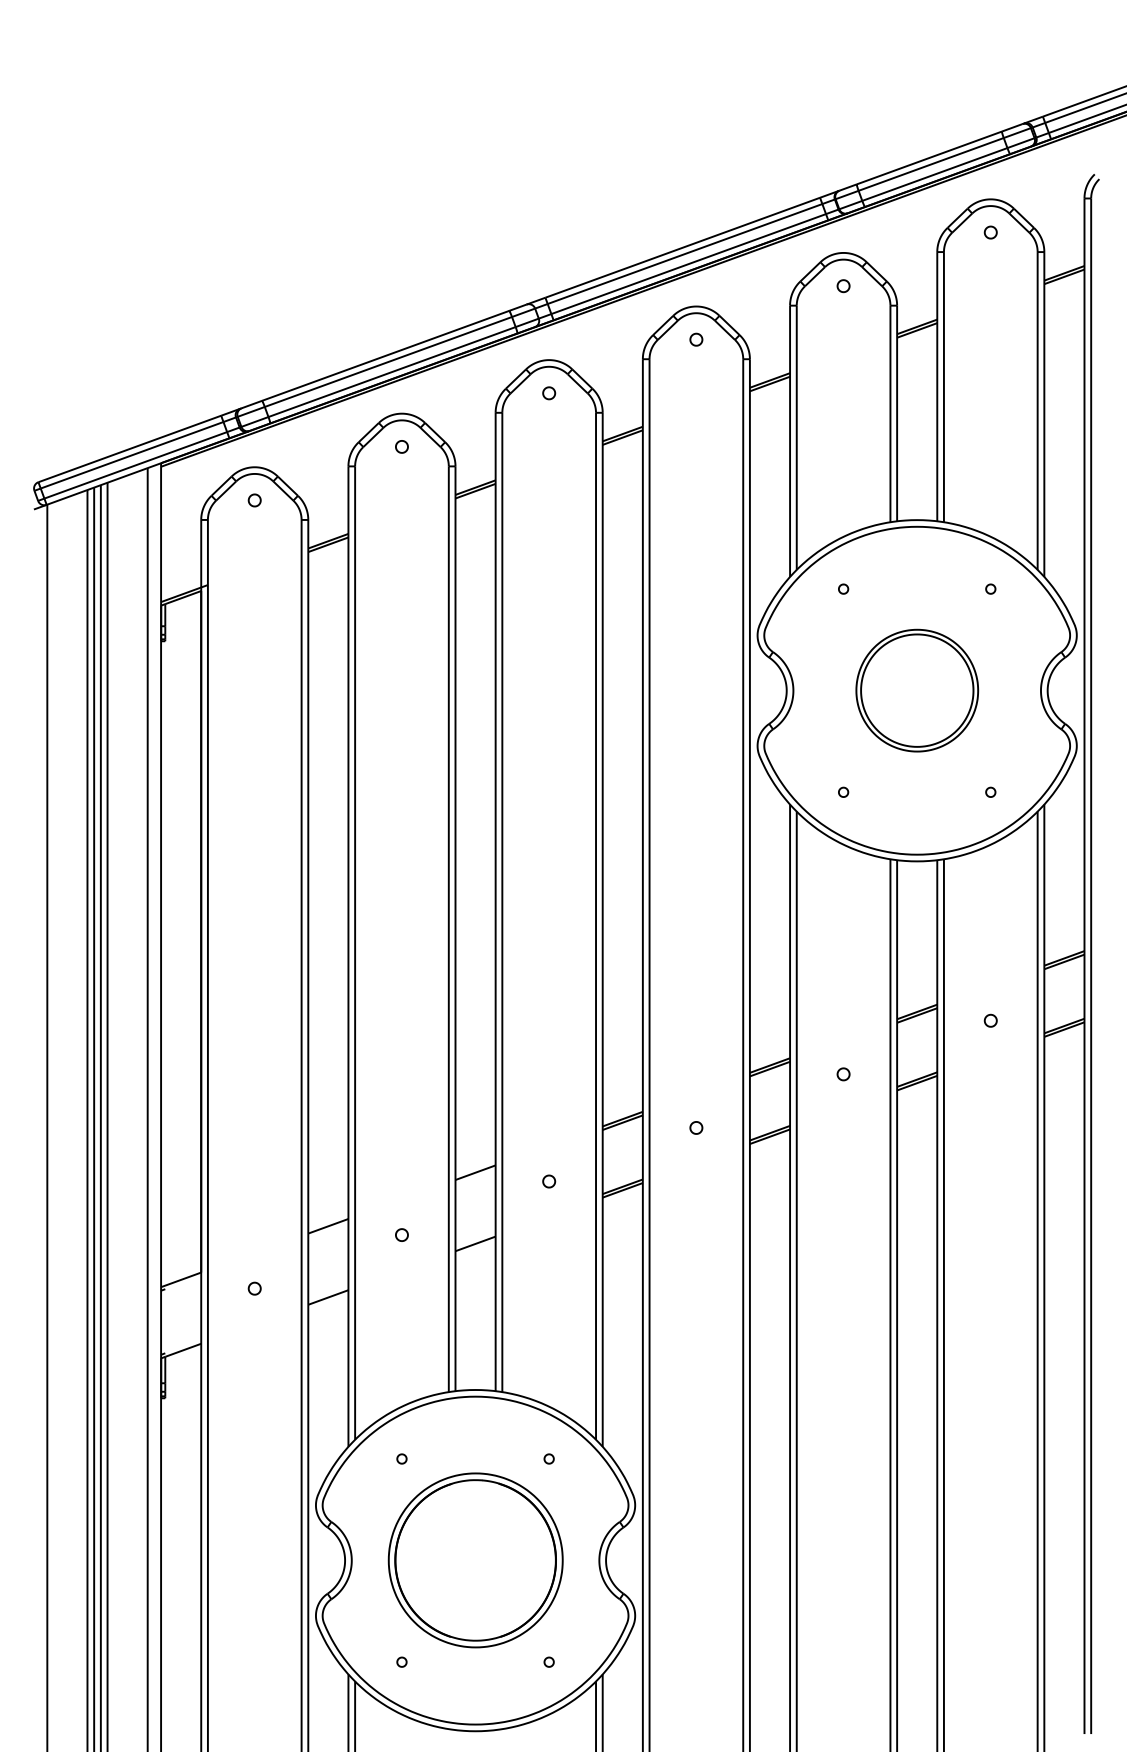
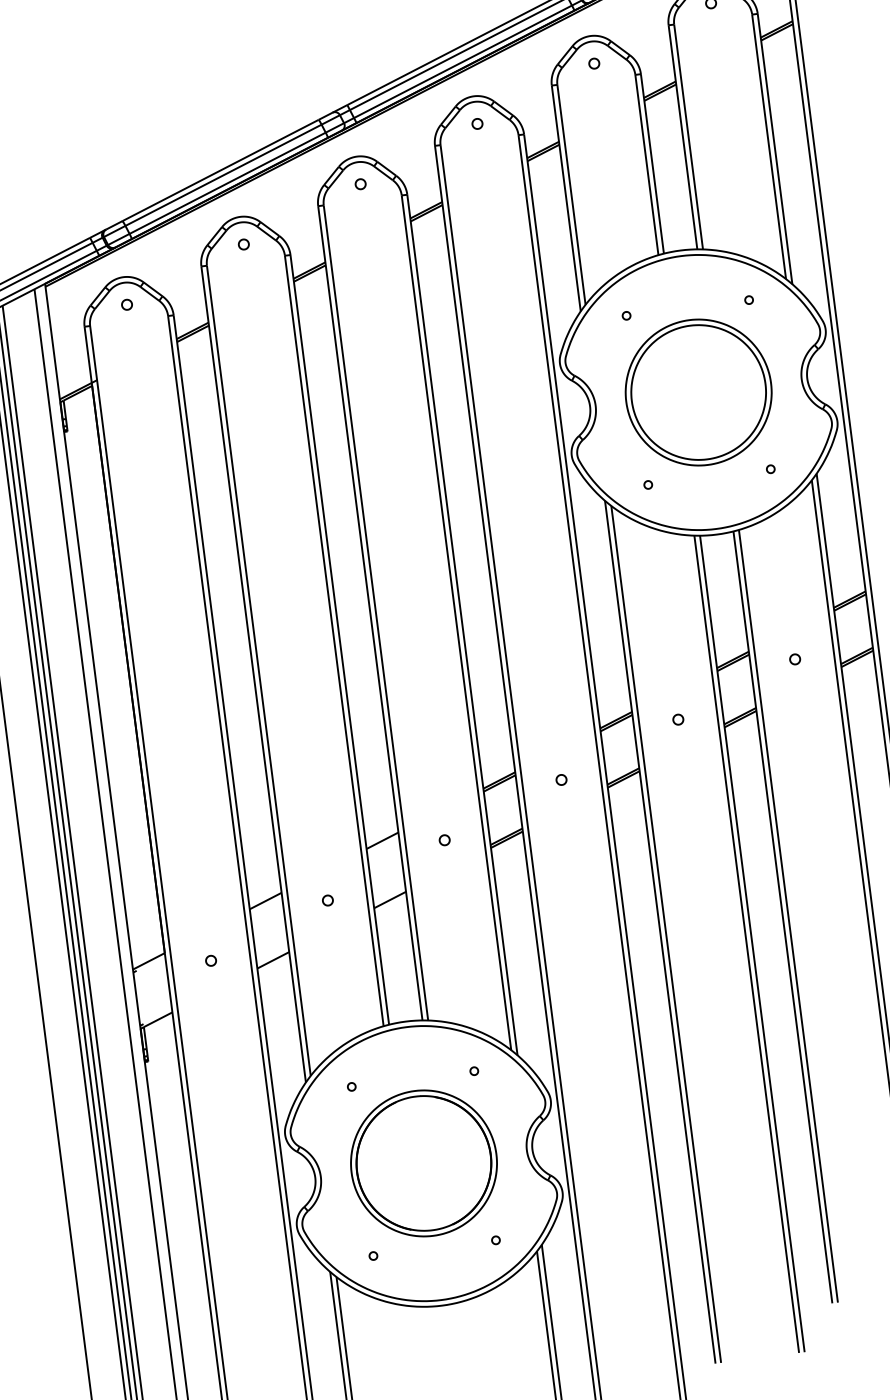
part: (917, 690) -> (698, 392), size x1.43

